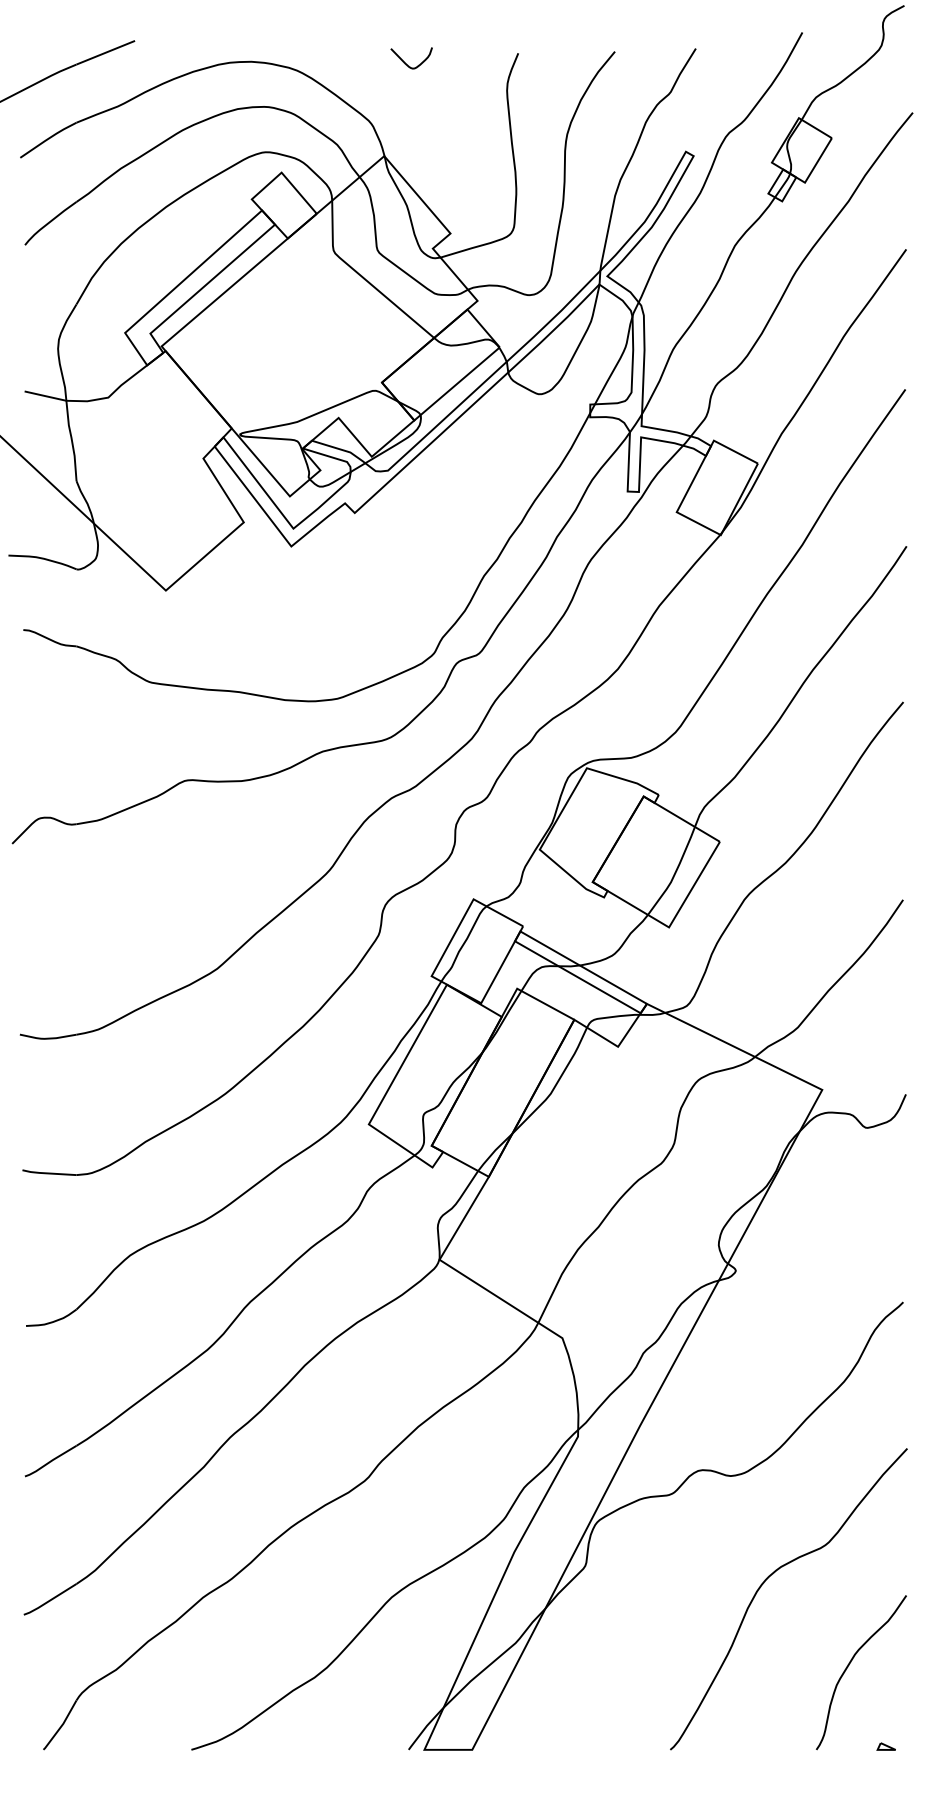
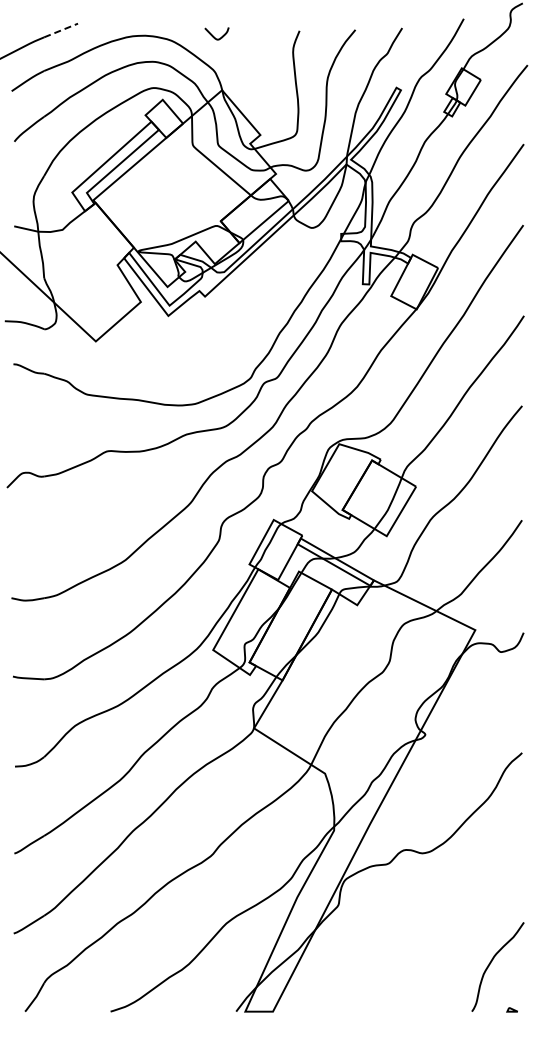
line: (106, 52) -> (61, 30), solid -> dashed
curve: (405, 61) -> (213, 35), moved
curve: (767, 1581) -> (443, 914), removed

